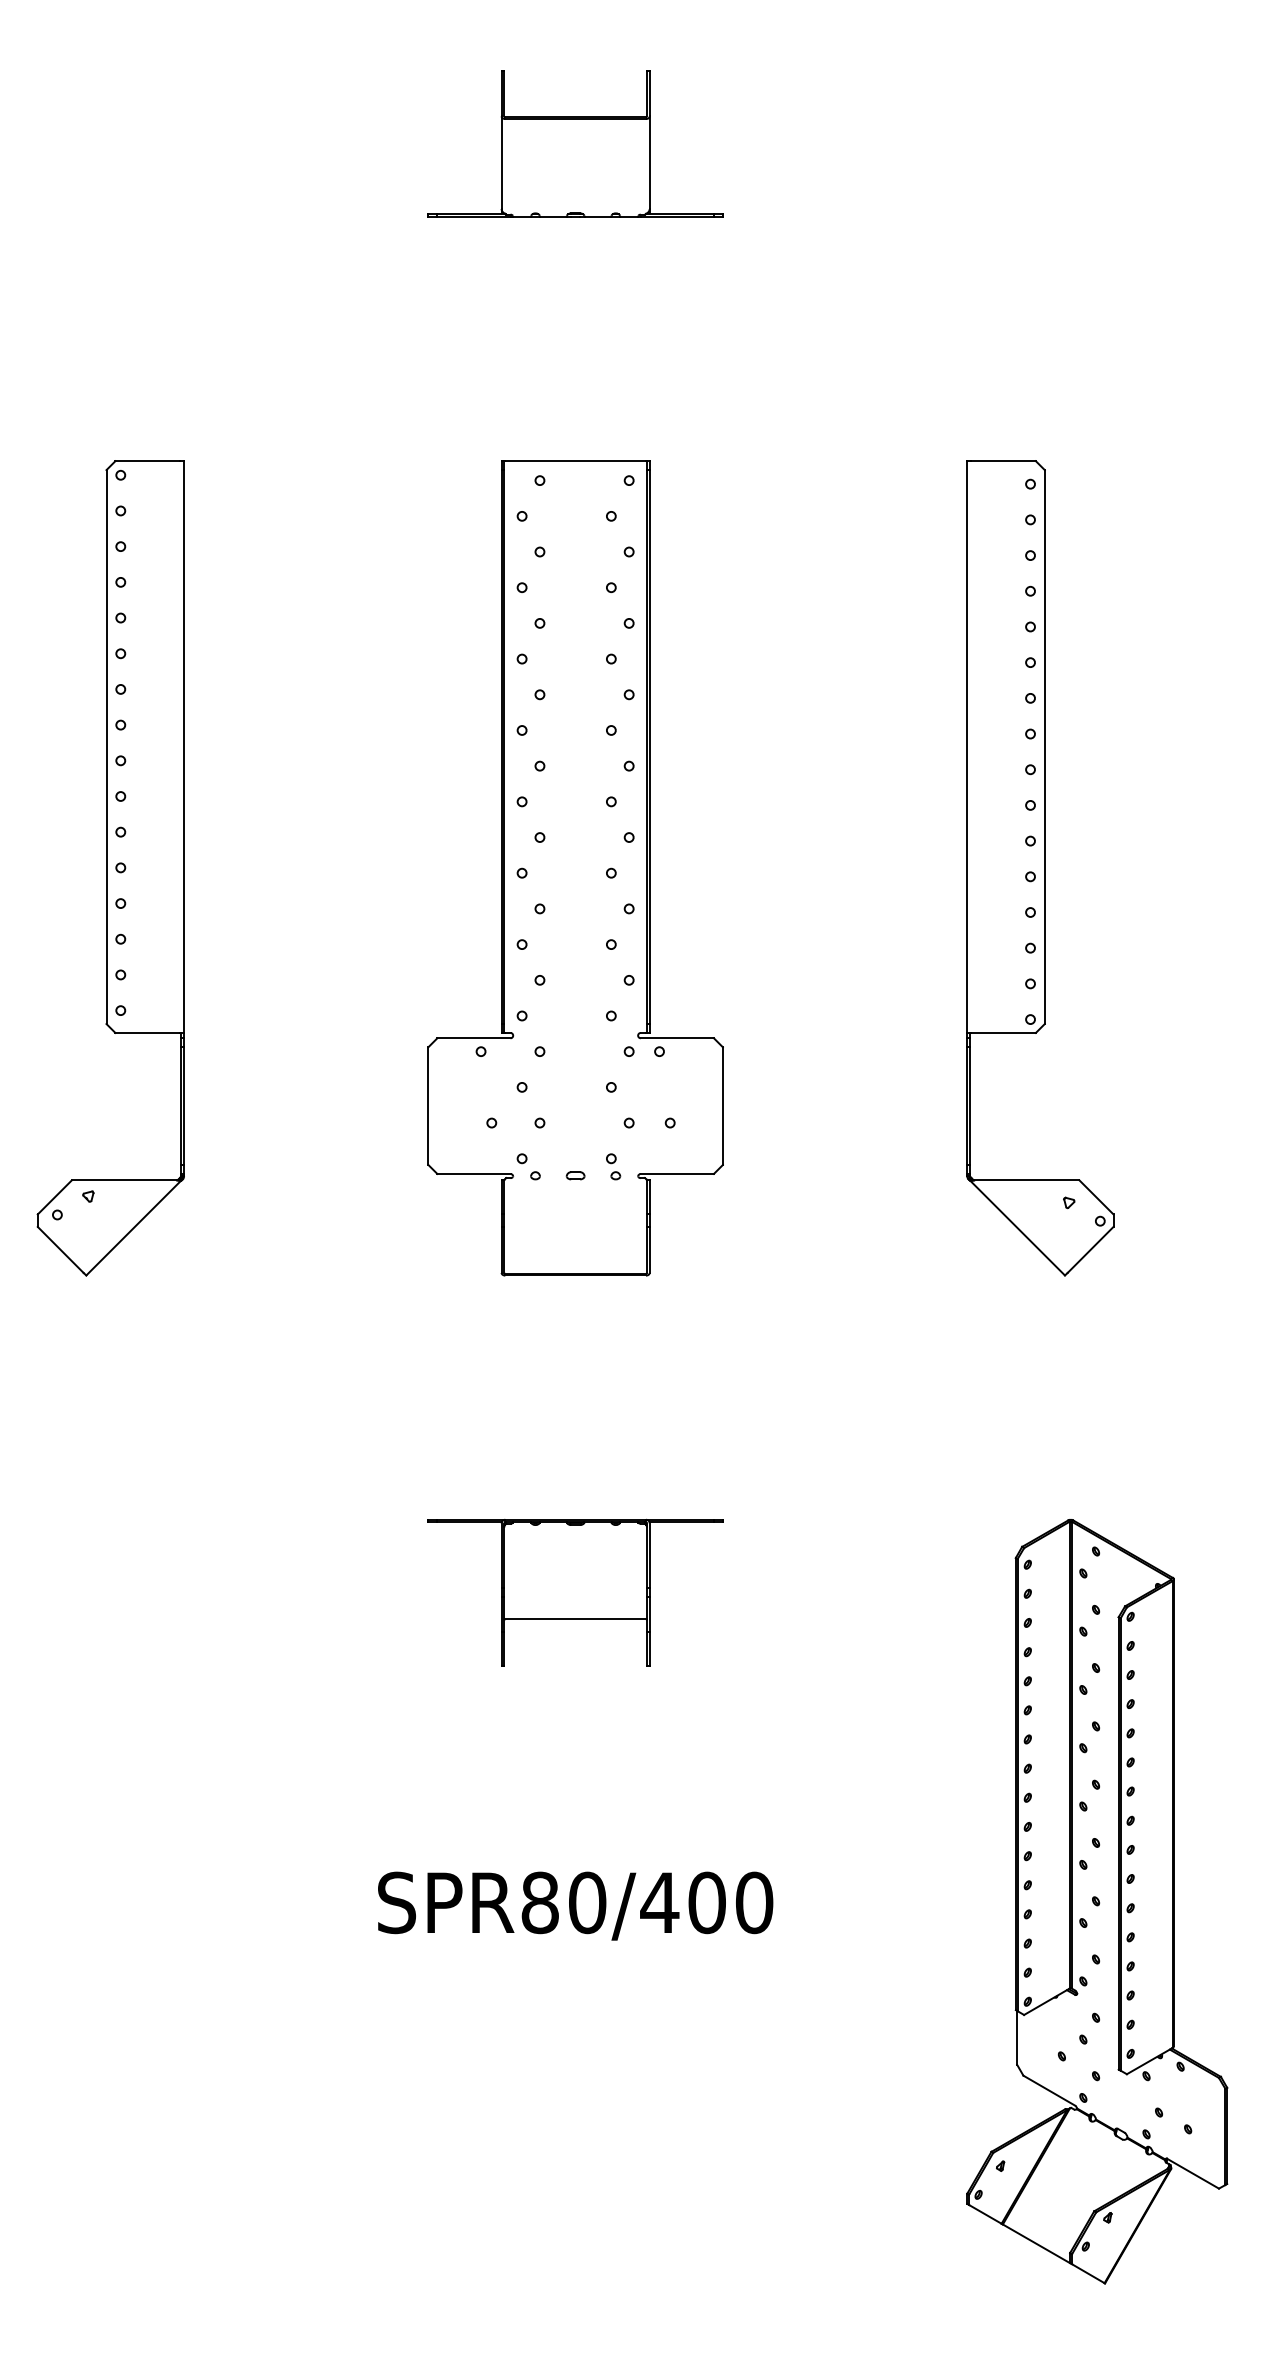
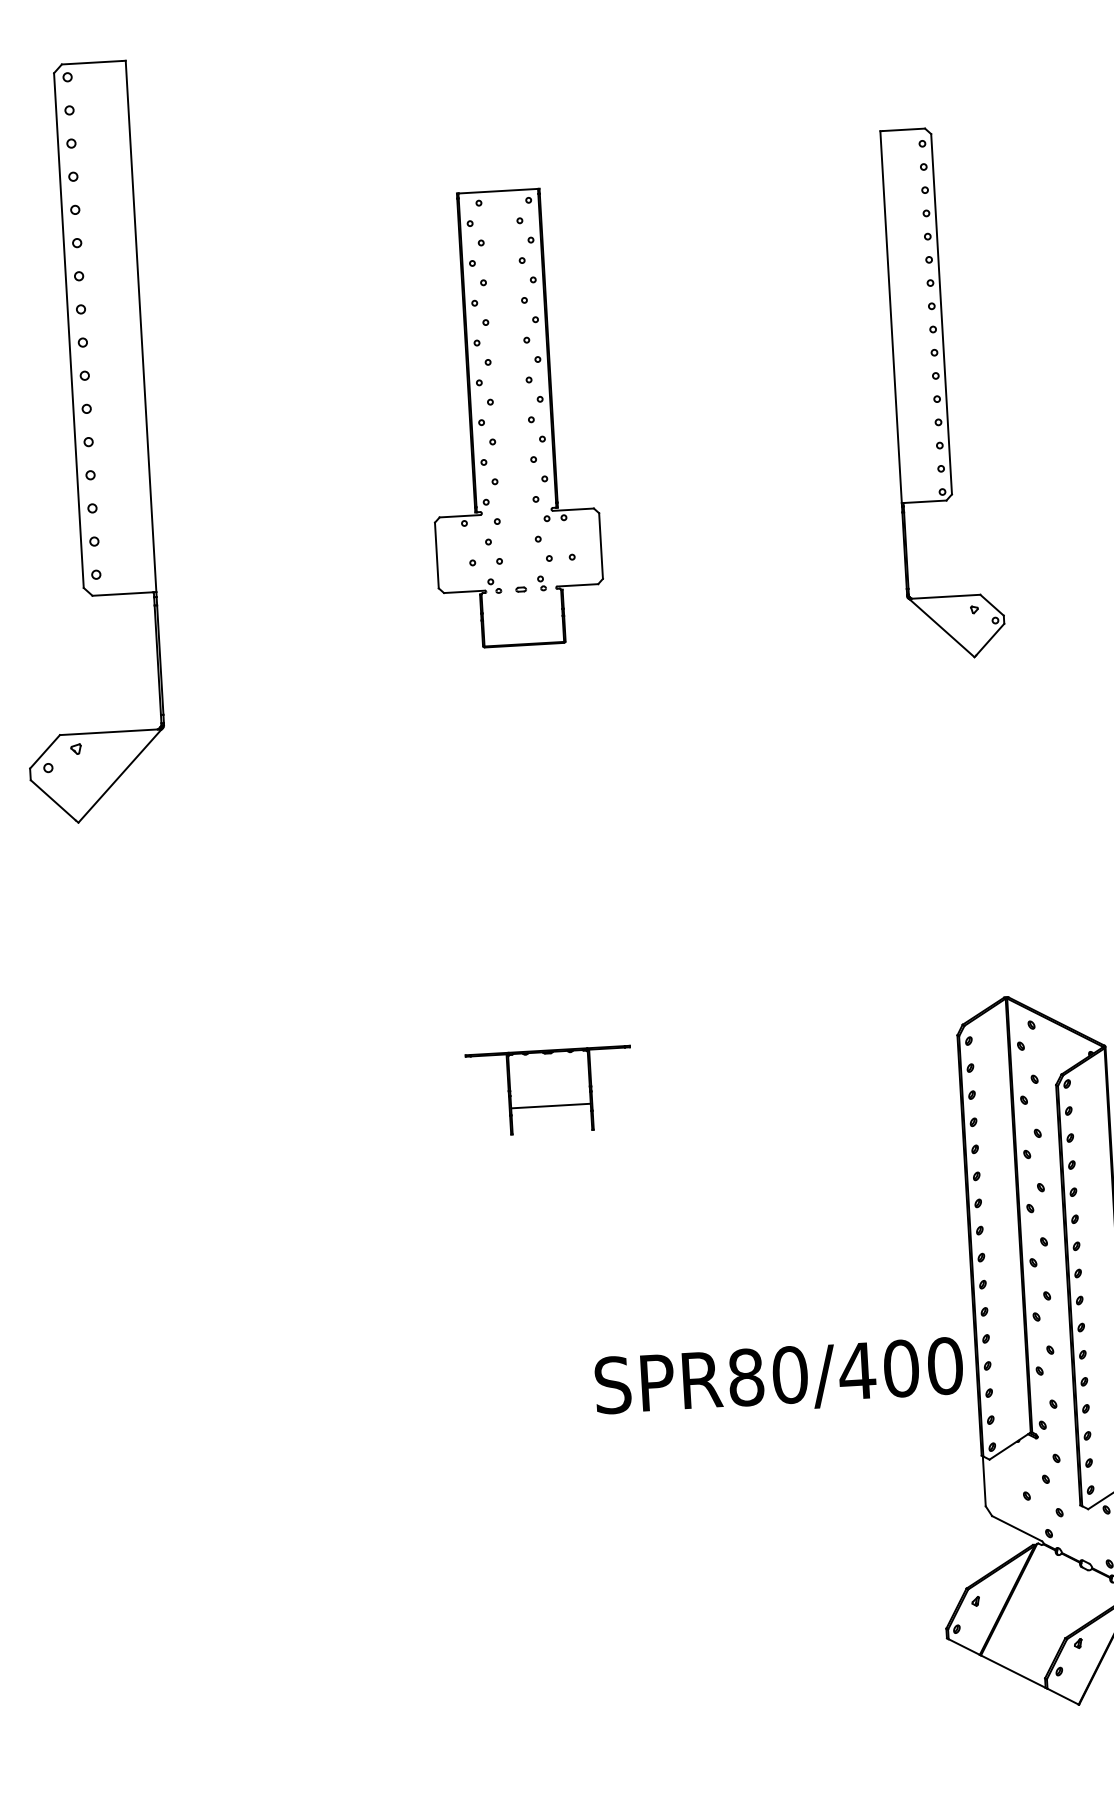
part: (575, 868) -> (511, 418), size x0.6
part: (1040, 868) -> (943, 393), size x0.7
part: (575, 1592) -> (550, 1091), size x0.6
text: (575, 1905) -> (779, 1378), moved

